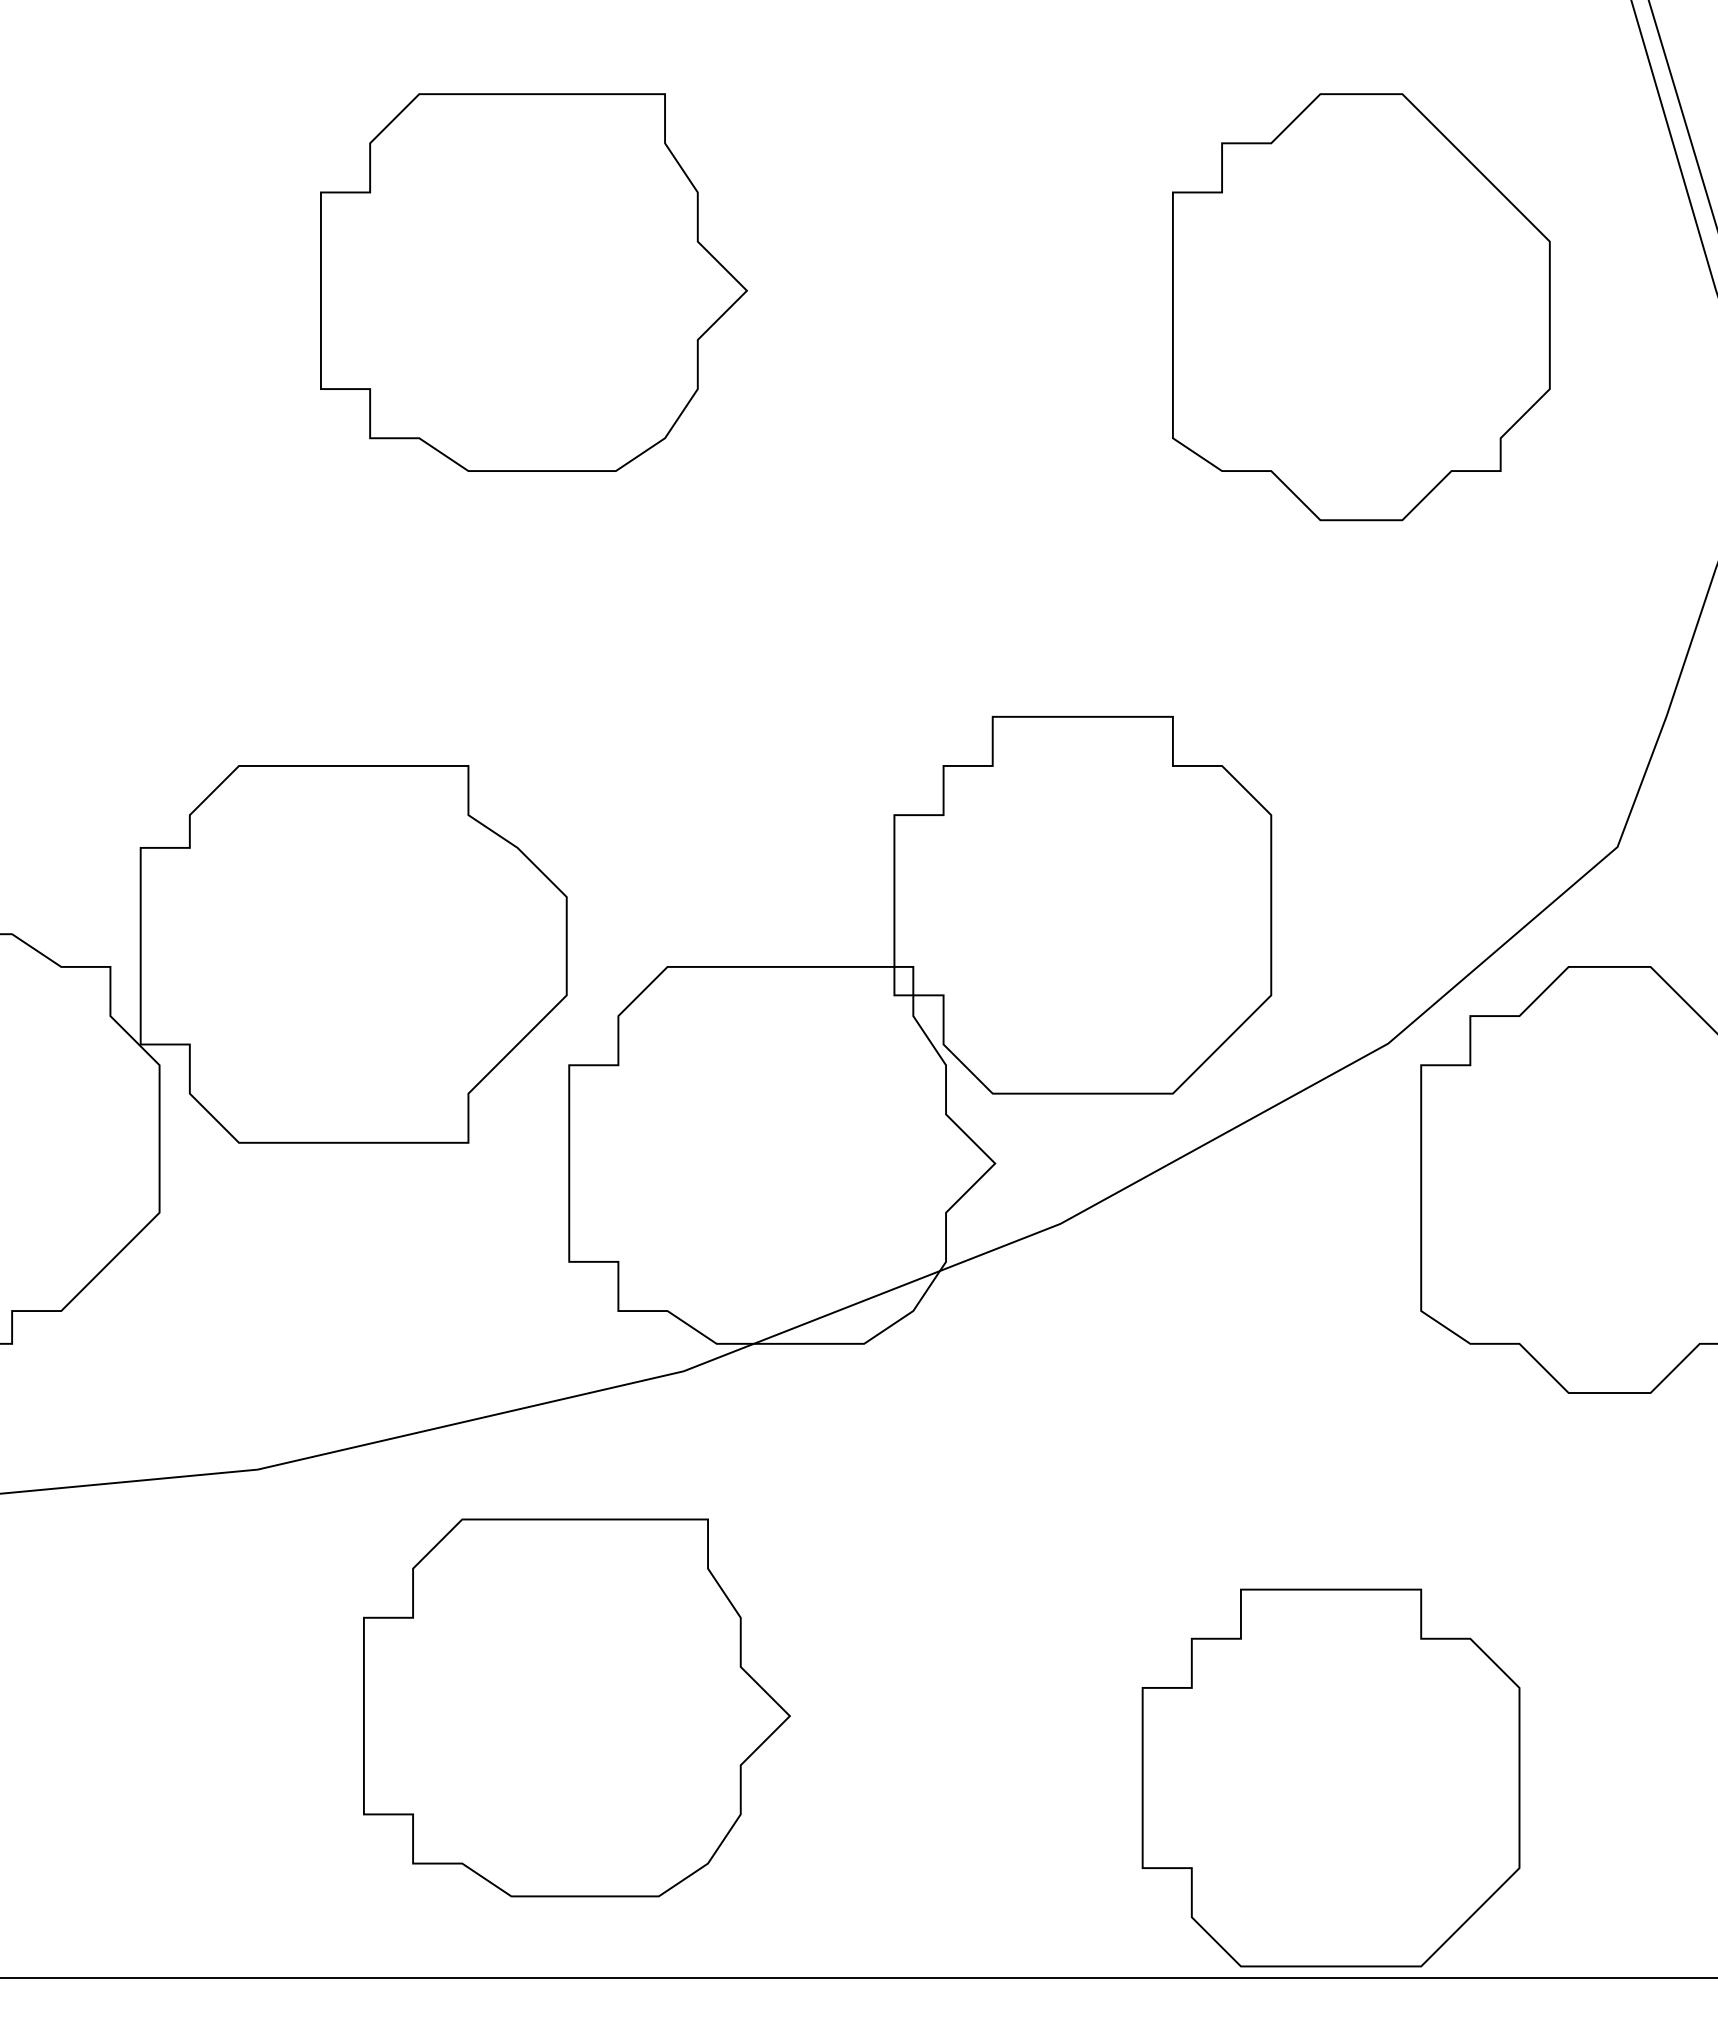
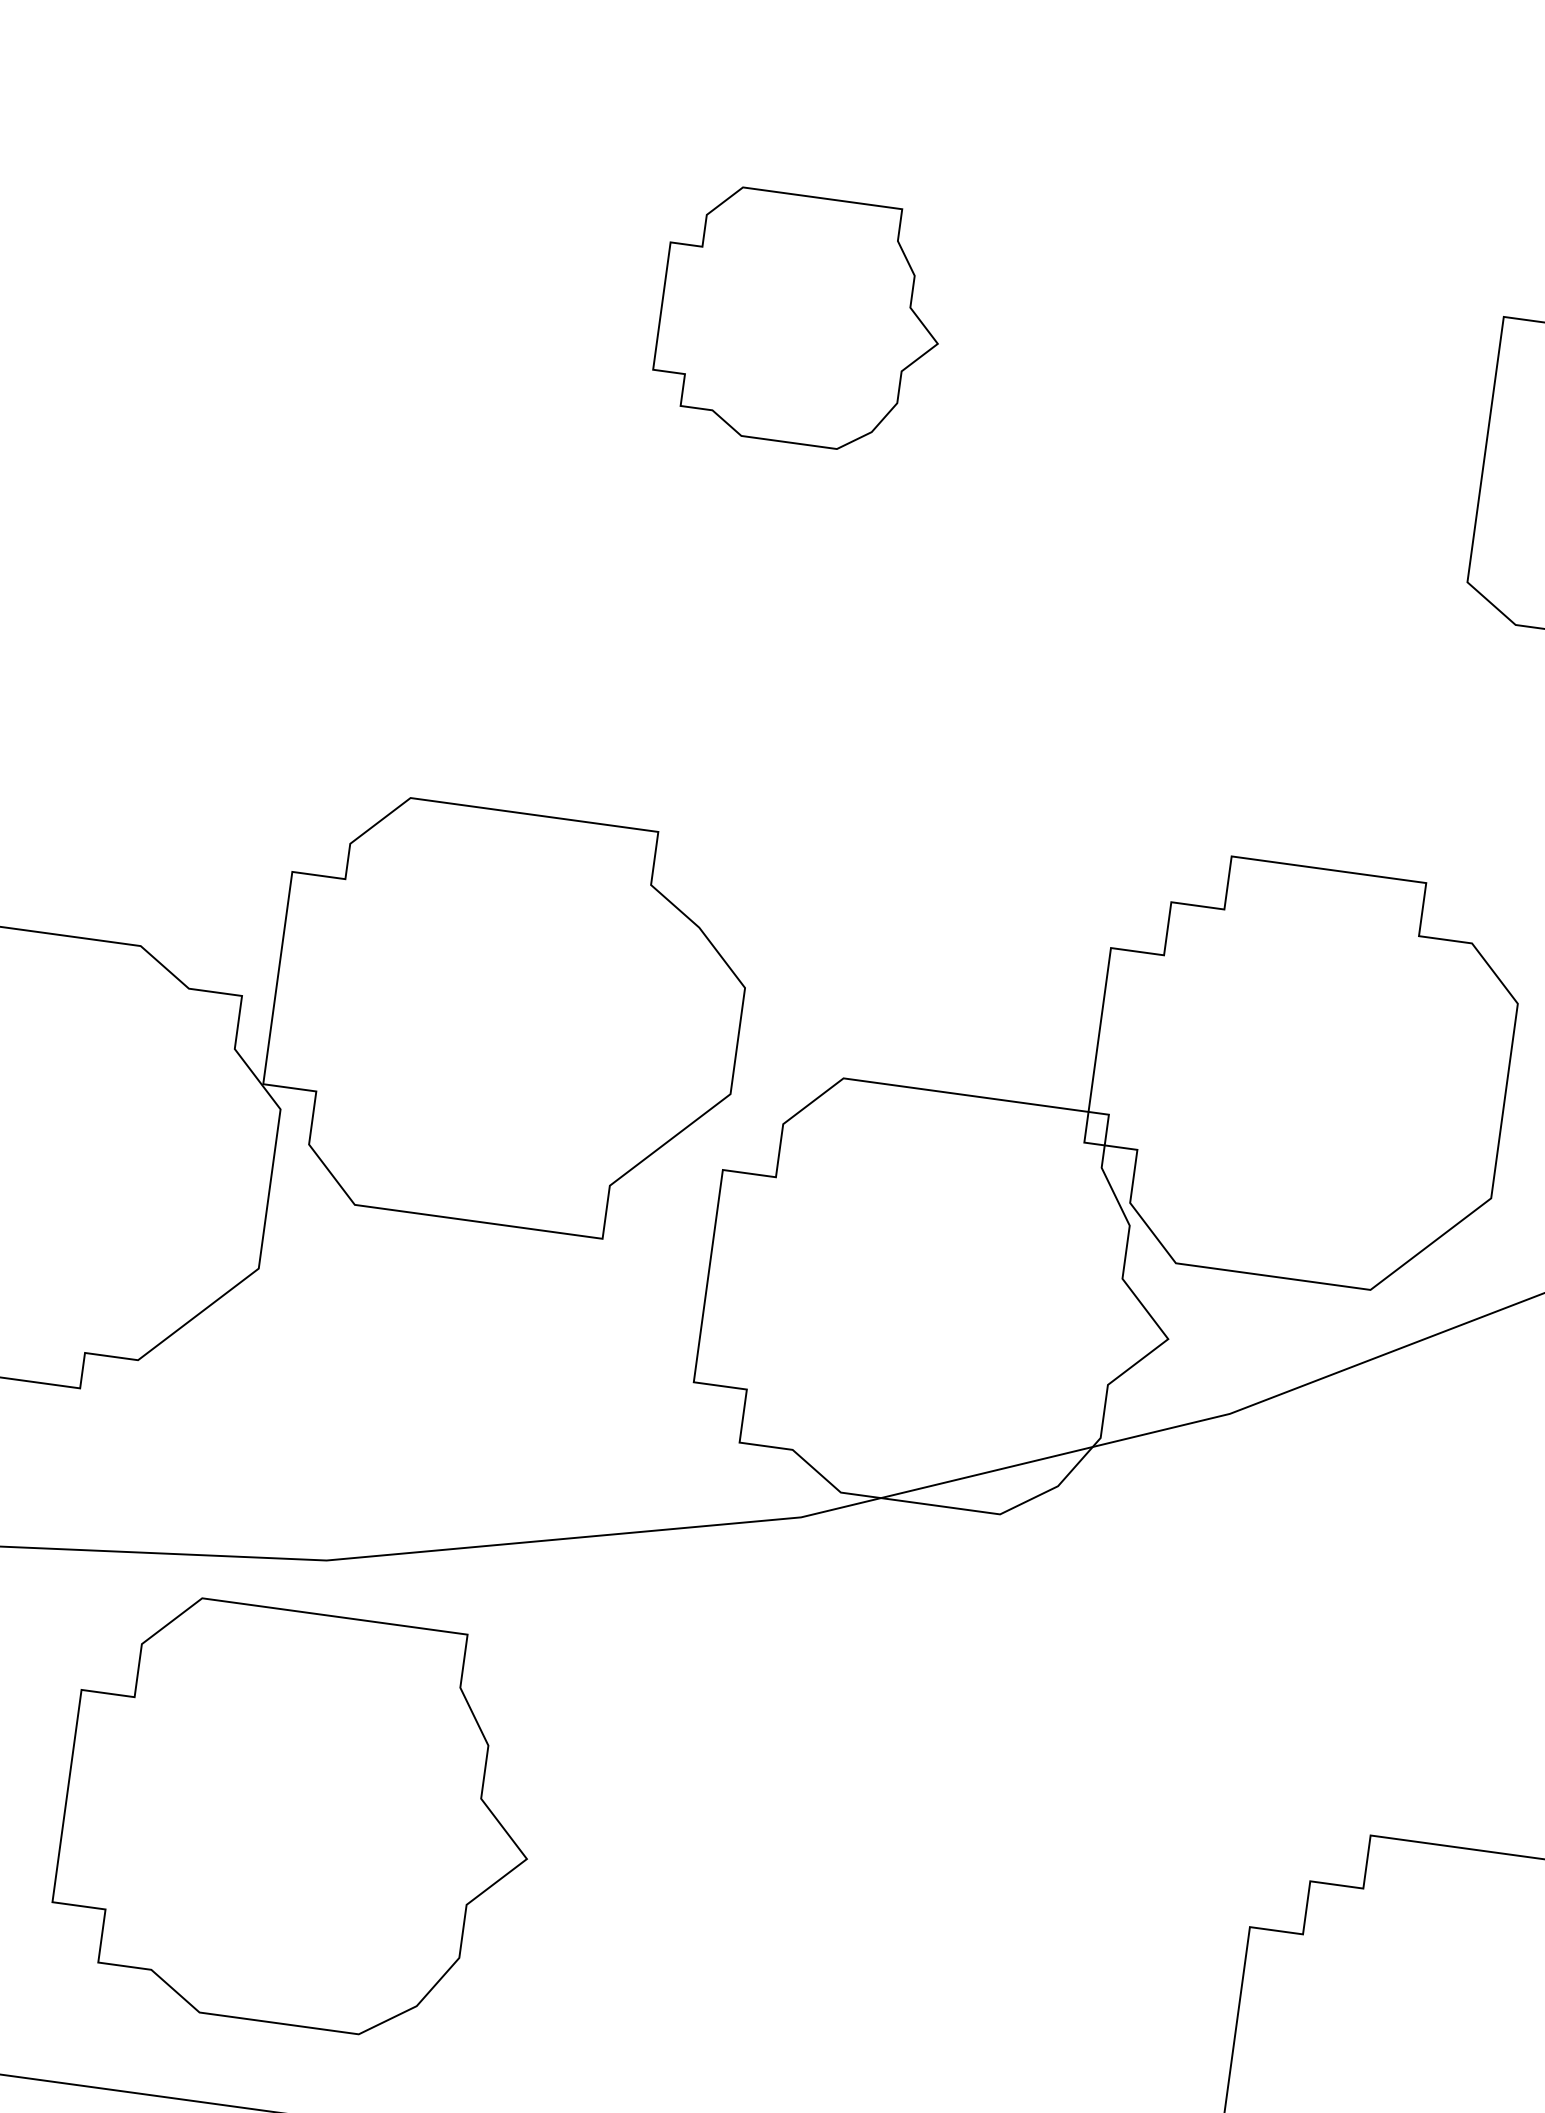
part: (533, 282) -> (800, 319), size x0.6
part: (576, 1707) -> (297, 1818), moved

